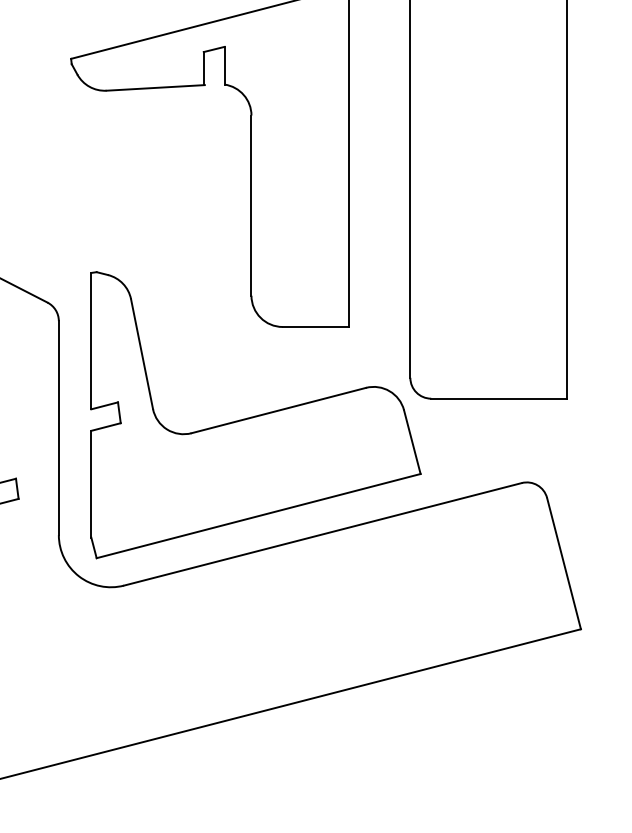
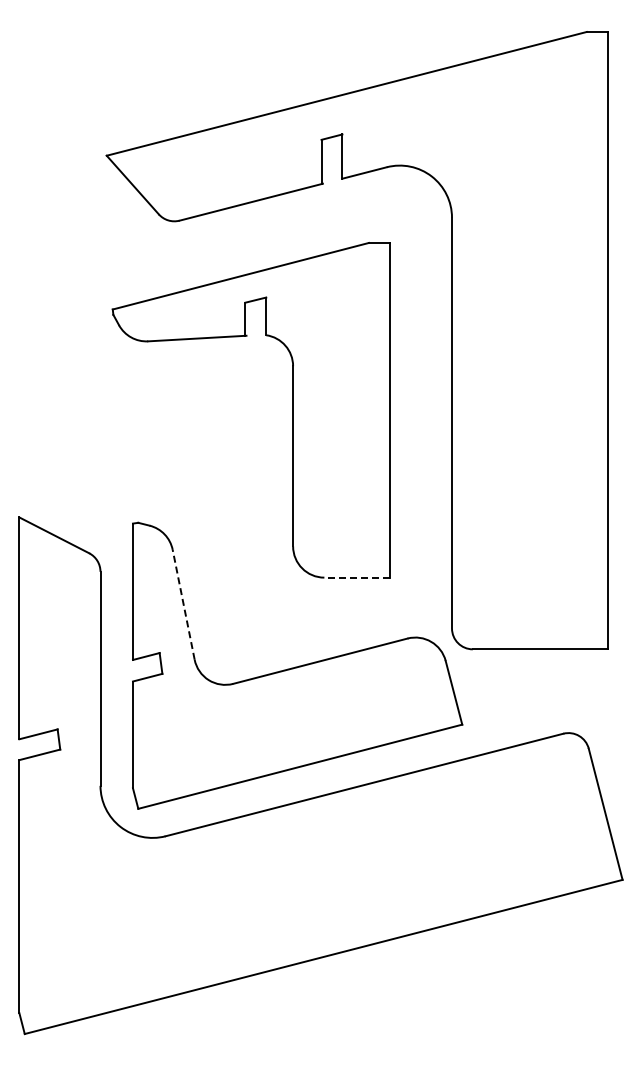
line: (315, 326) -> (357, 577), solid -> dashed
line: (141, 353) -> (183, 604), solid -> dashed

